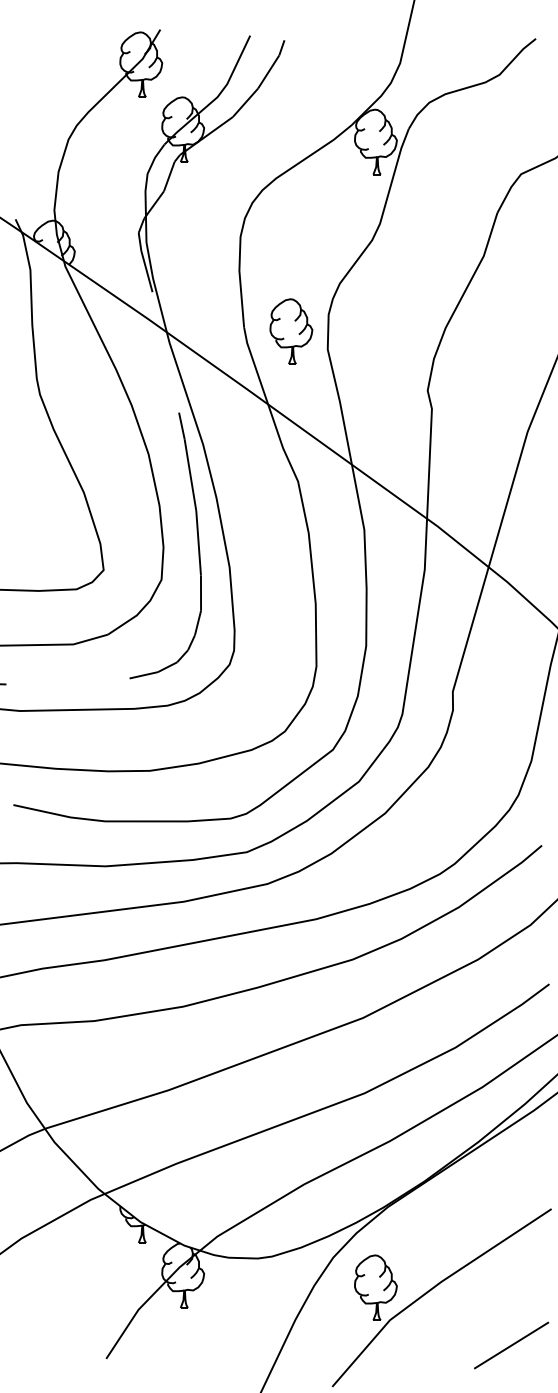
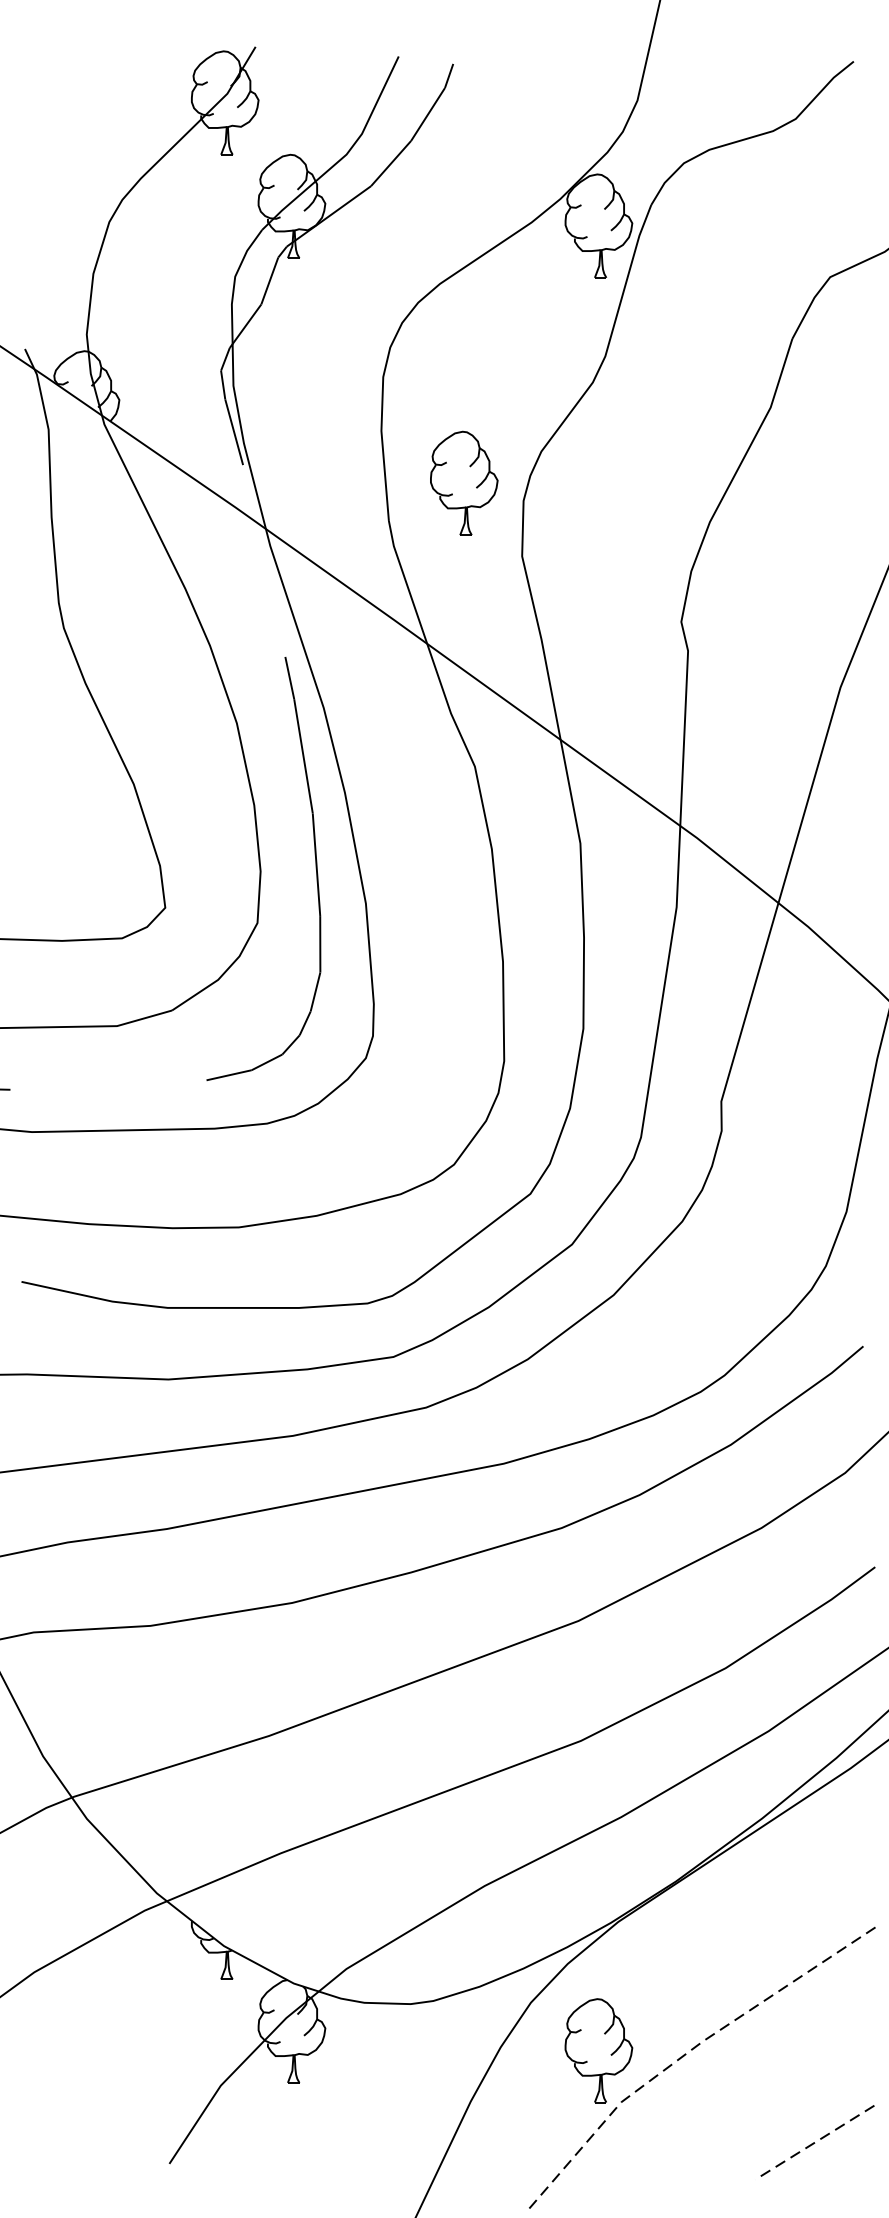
part: (291, 331) -> (464, 483), moved
line: (433, 1287) -> (690, 2050), solid -> dashed
line: (511, 1345) -> (814, 2142), solid -> dashed

